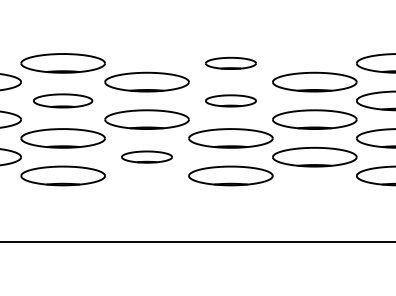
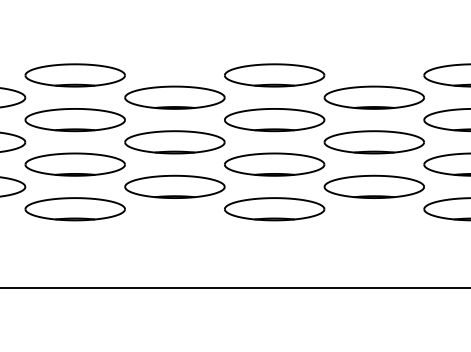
part: (230, 63) -> (274, 75), size x1.67
part: (62, 100) -> (74, 119), size x1.43
part: (230, 100) -> (274, 119), size x1.67
part: (146, 156) -> (174, 186), size x1.67

